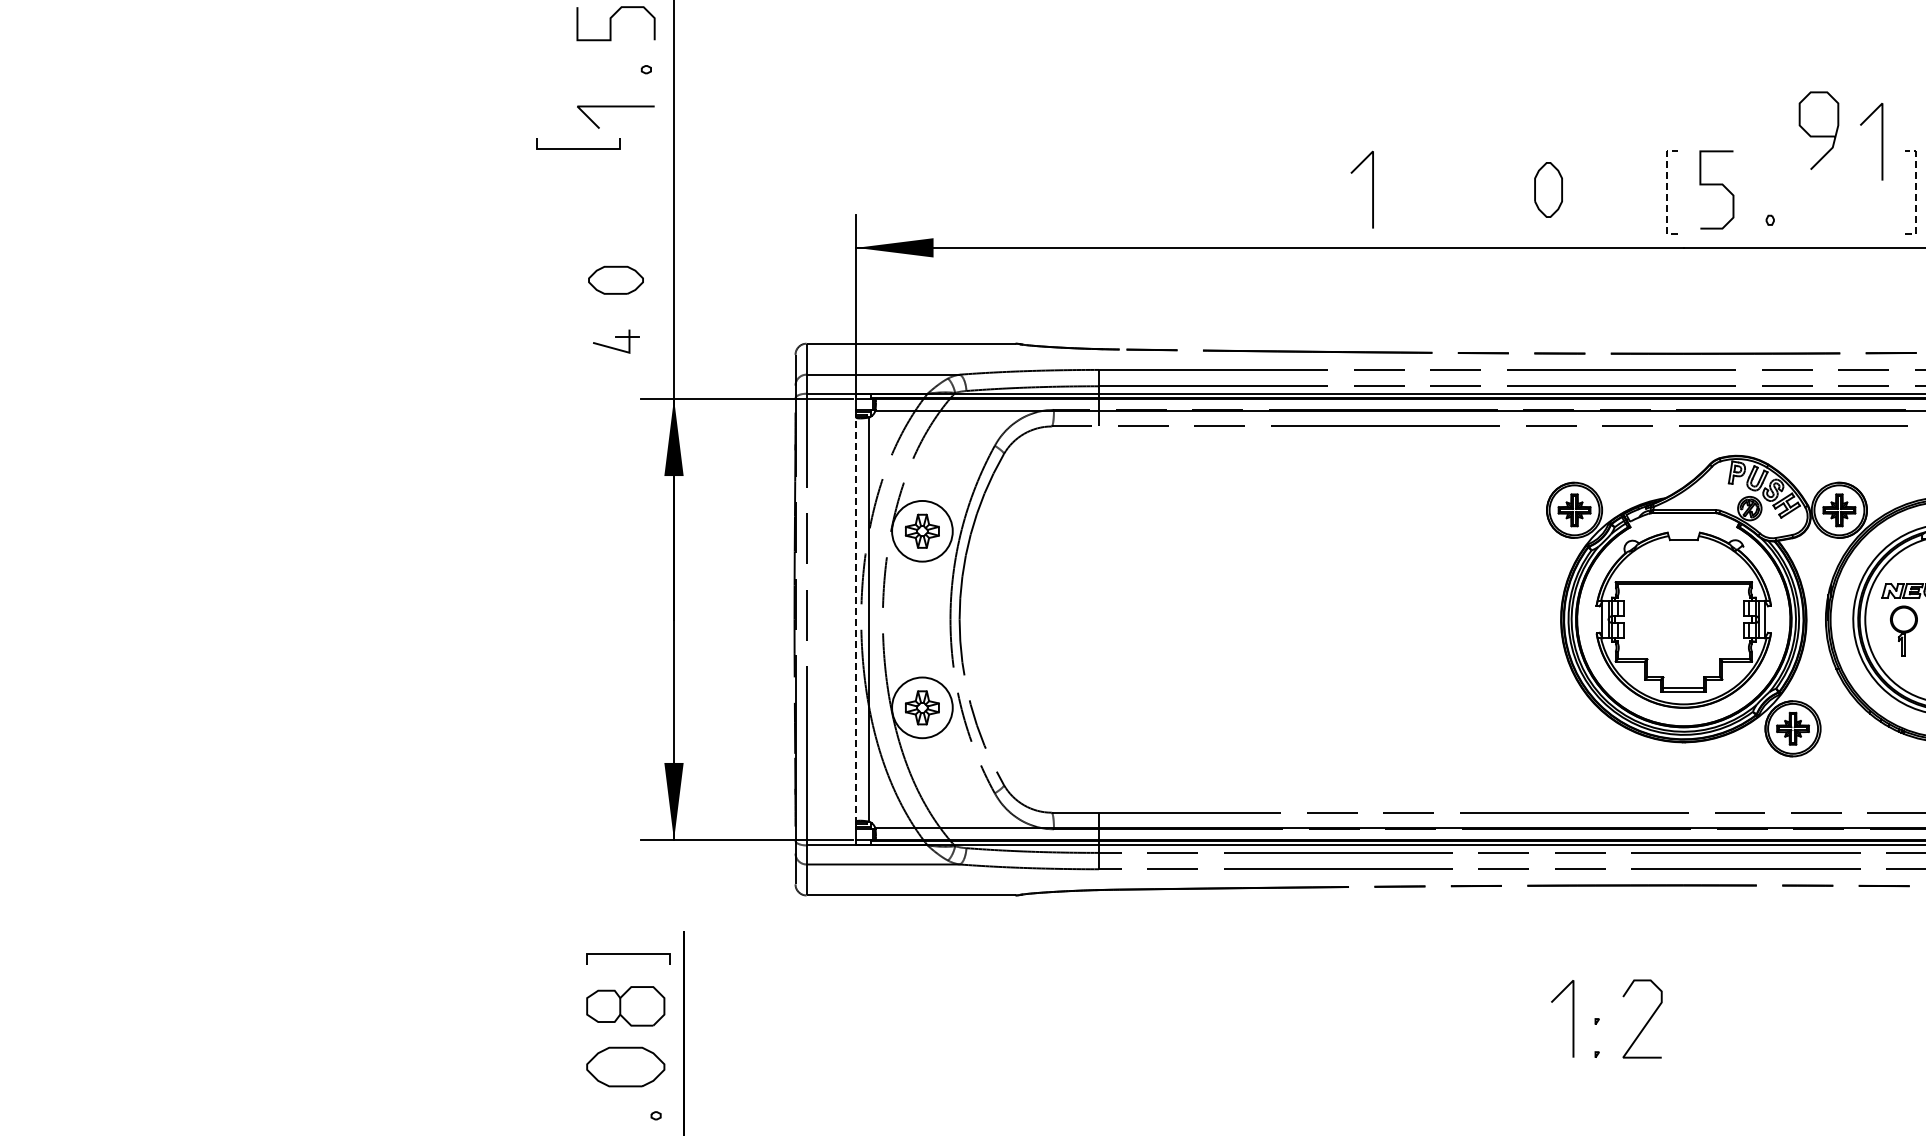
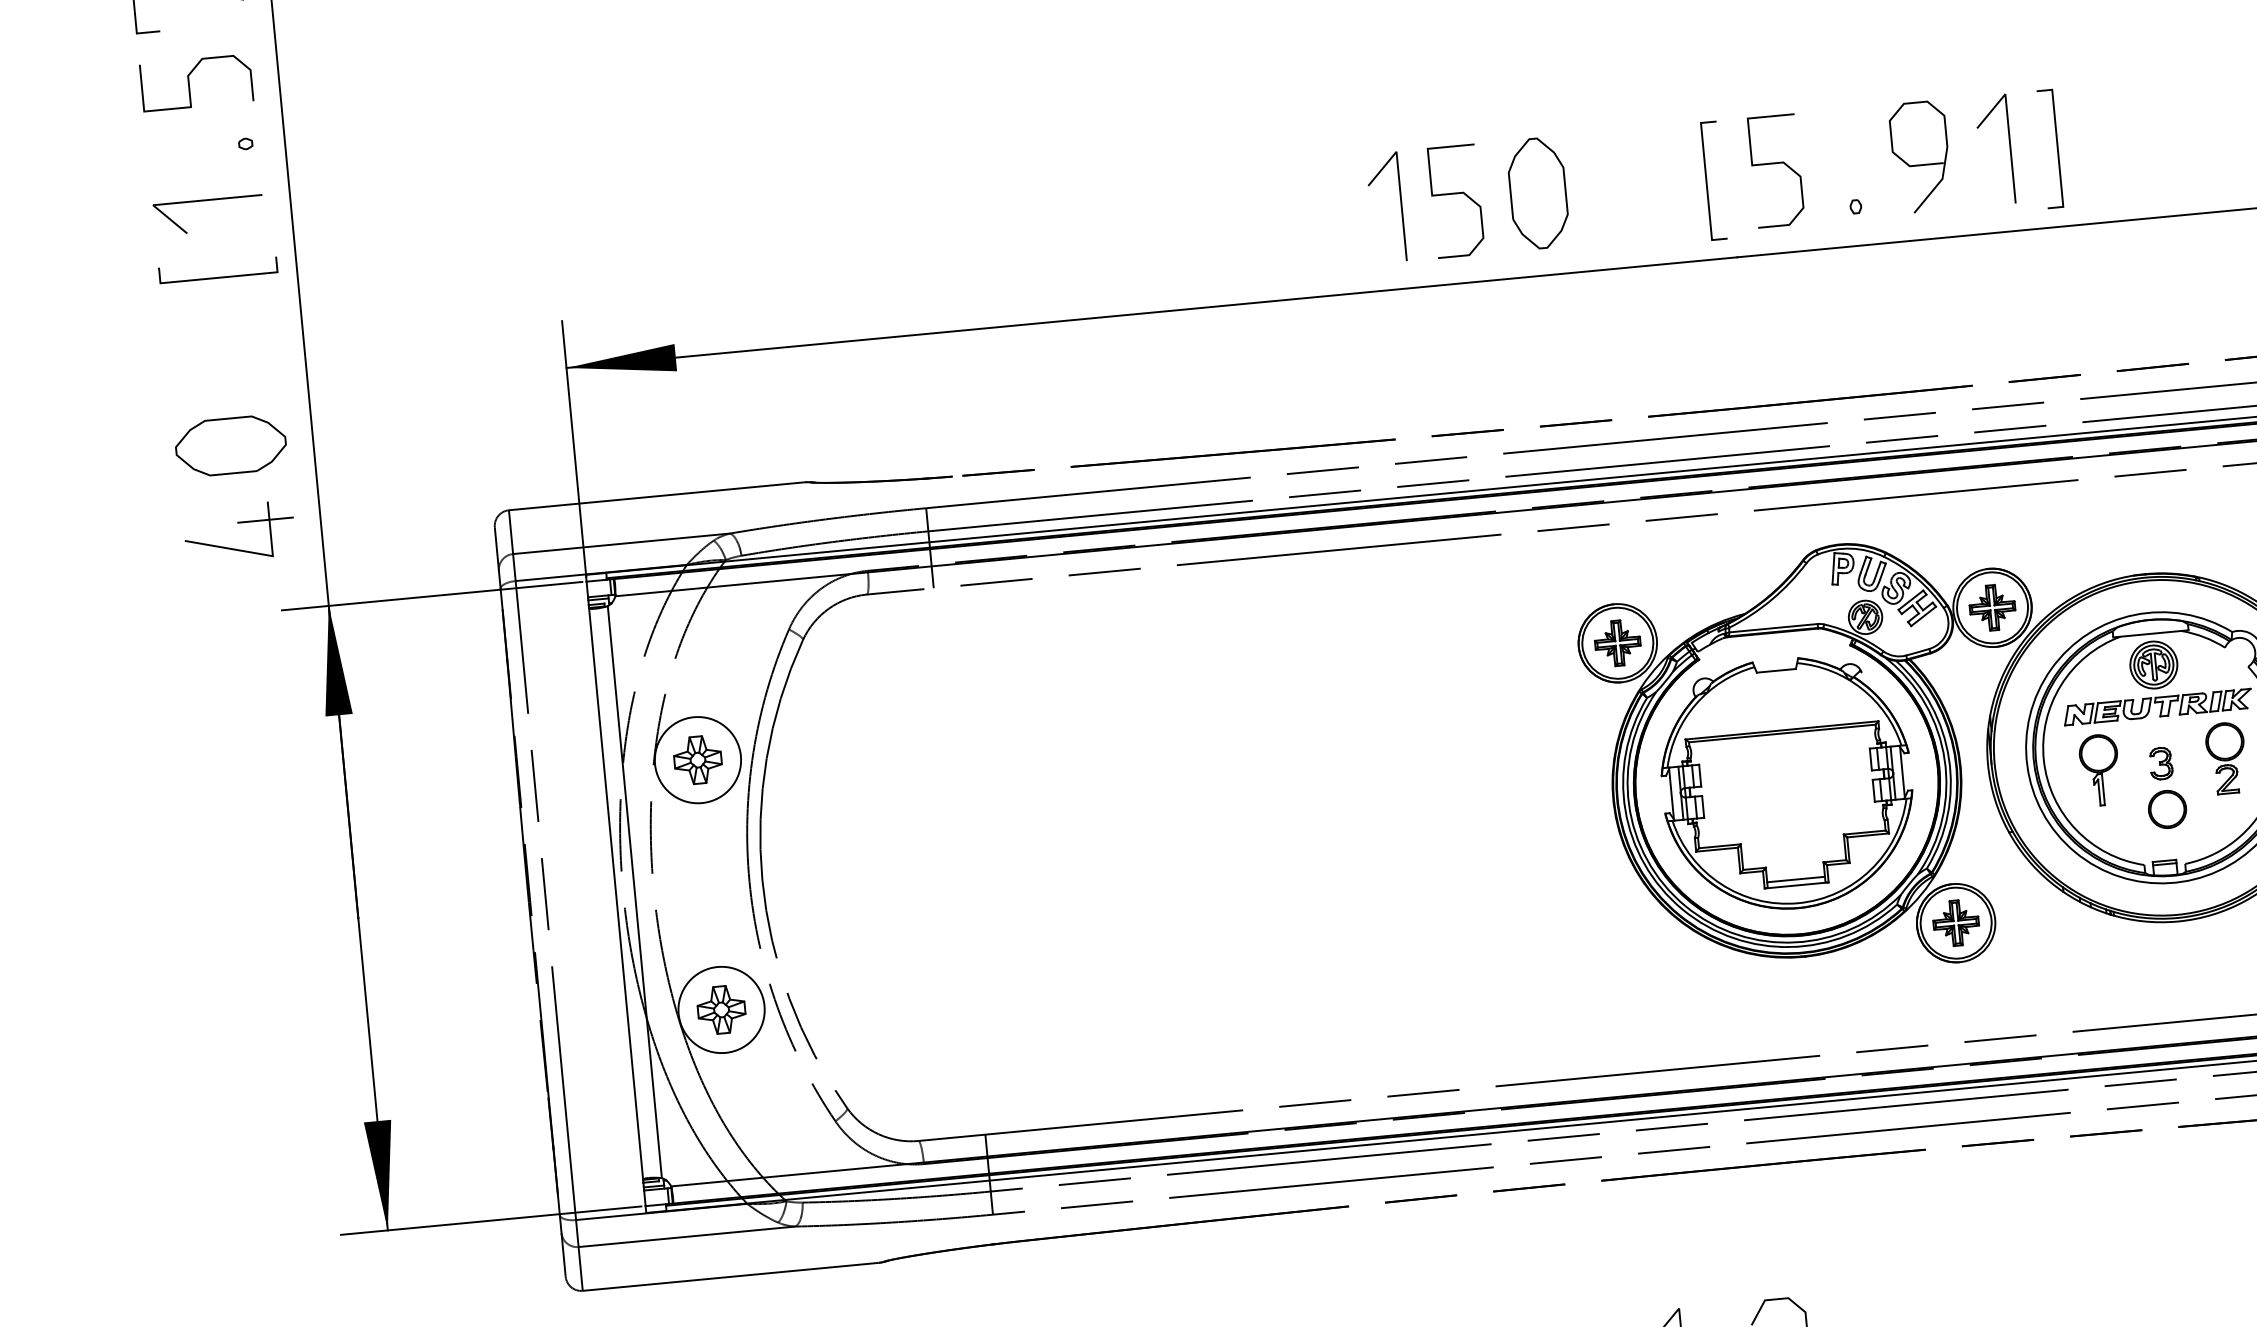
curve: (1818, 135) -> (1920, 163), moved
line: (1881, 141) -> (2009, 148), moved
line: (578, 148) -> (218, 277), moved
curve: (1490, 185) -> (1455, 194), added
line: (1372, 189) -> (1400, 205), moved
part: (1548, 189) -> (1538, 192), size x1.43
line: (1667, 192) -> (1706, 181), dashed -> solid
line: (1915, 192) -> (2057, 148), dashed -> solid
part: (615, 280) -> (230, 446), size x1.43
part: (616, 341) -> (239, 532), size x1.67
line: (856, 619) -> (616, 893), dashed -> solid

